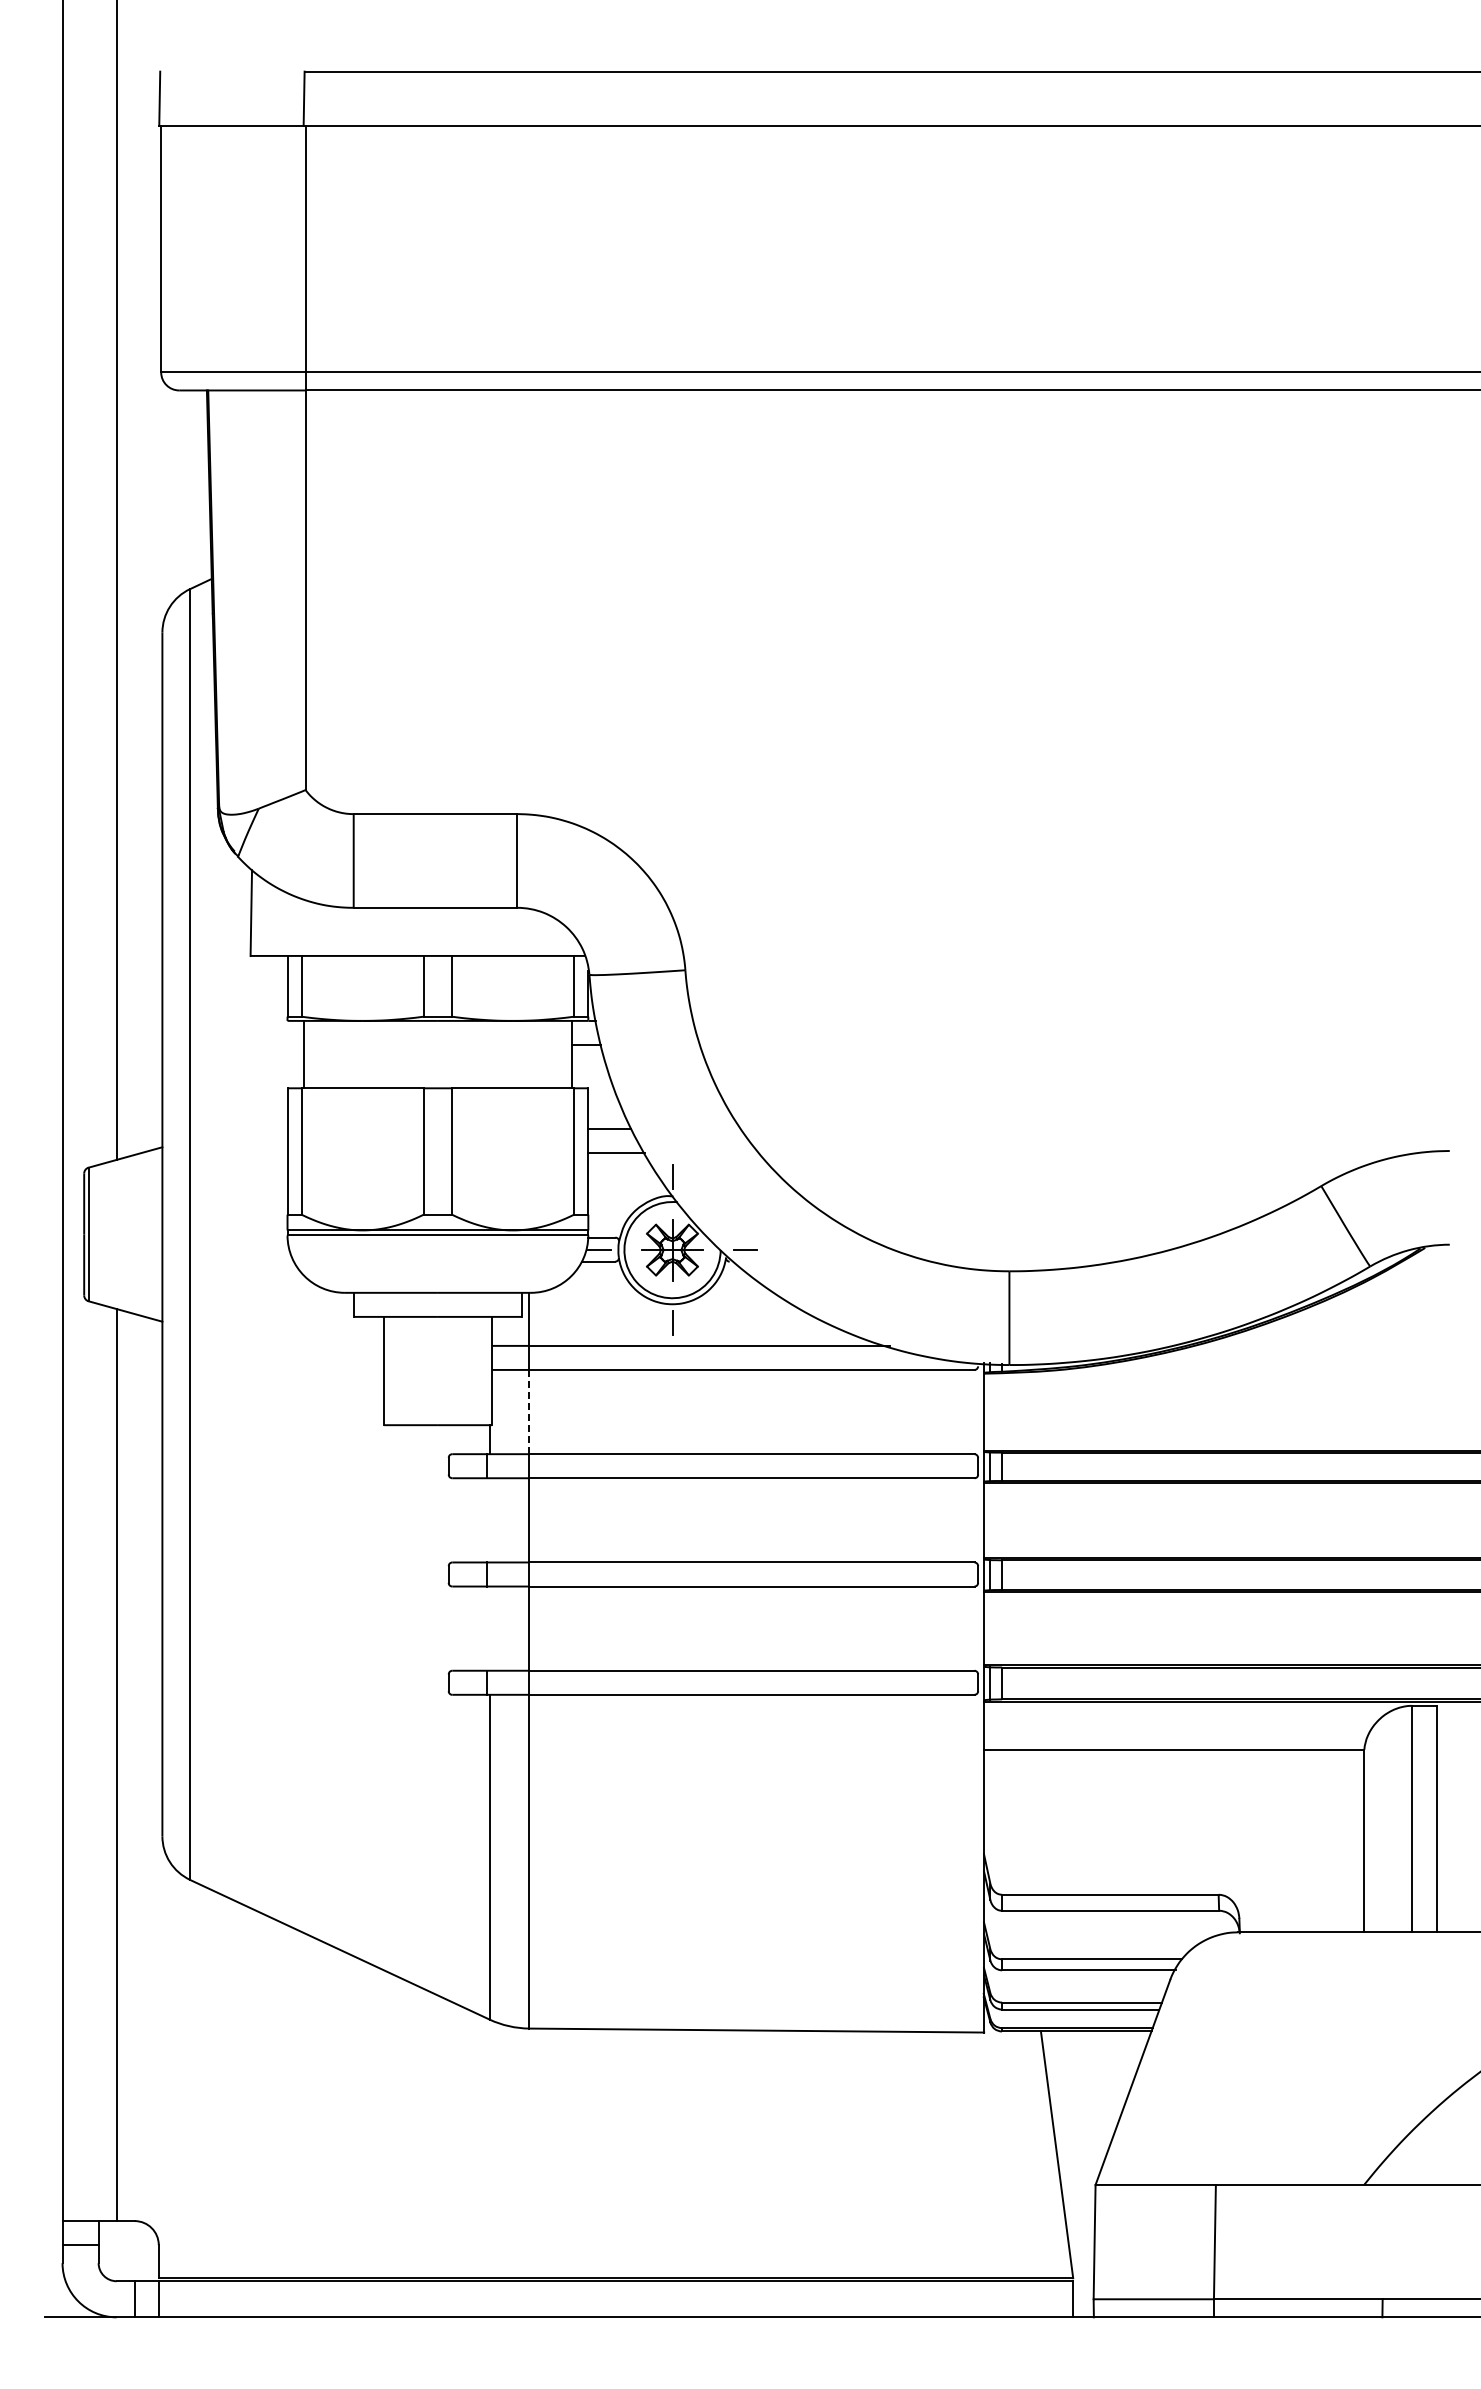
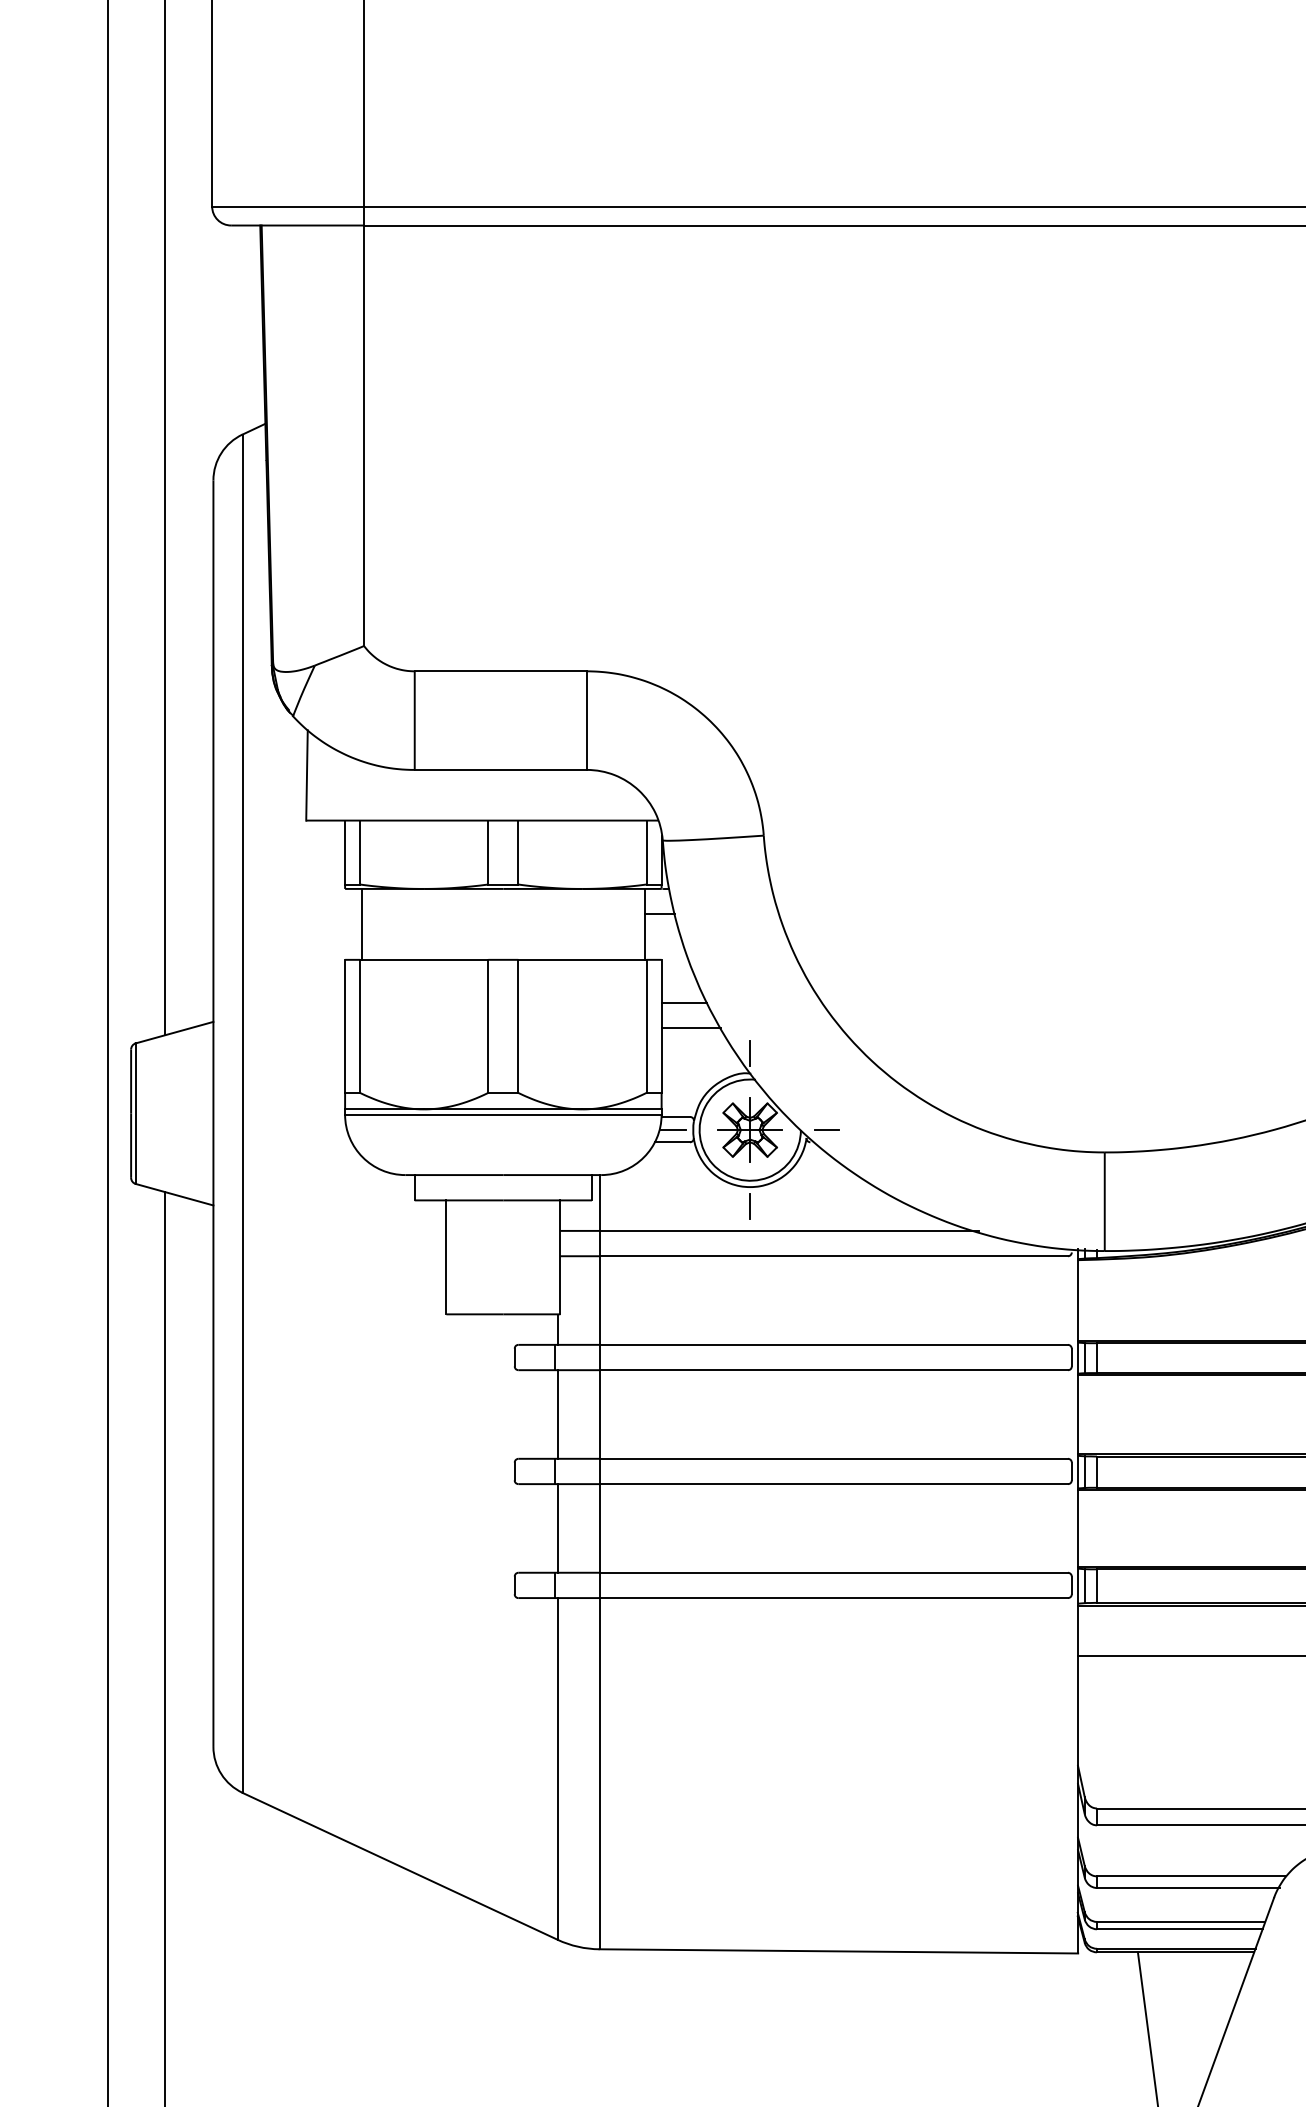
line: (529, 1412) -> (599, 1301), dashed -> solid
line: (489, 1520) -> (557, 1414), added
line: (489, 1628) -> (557, 1528), added

